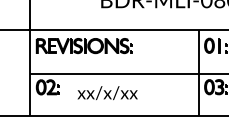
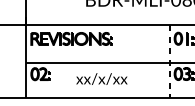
line: (199, 72) -> (169, 61), solid -> dashed
text: (107, 93) -> (101, 79), moved

